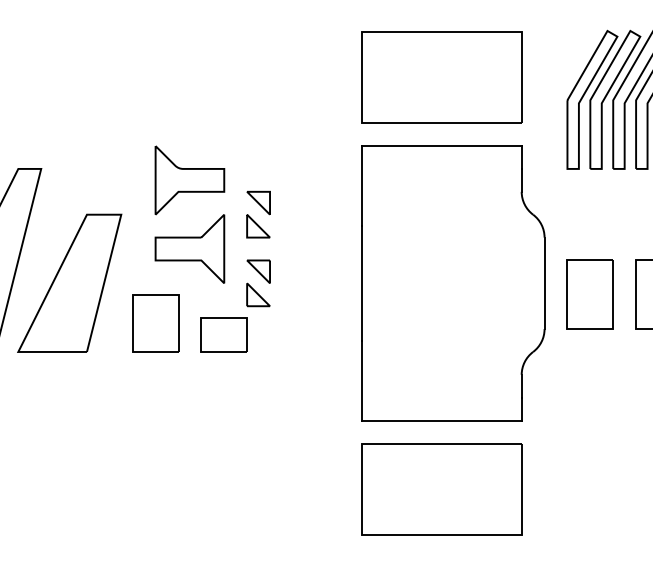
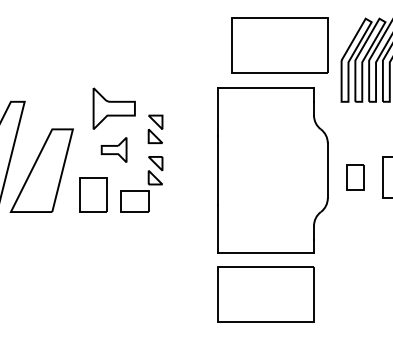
part: (441, 77) -> (279, 45), moved
part: (188, 248) -> (113, 149), size x0.6
part: (590, 294) -> (355, 177), size x0.6

